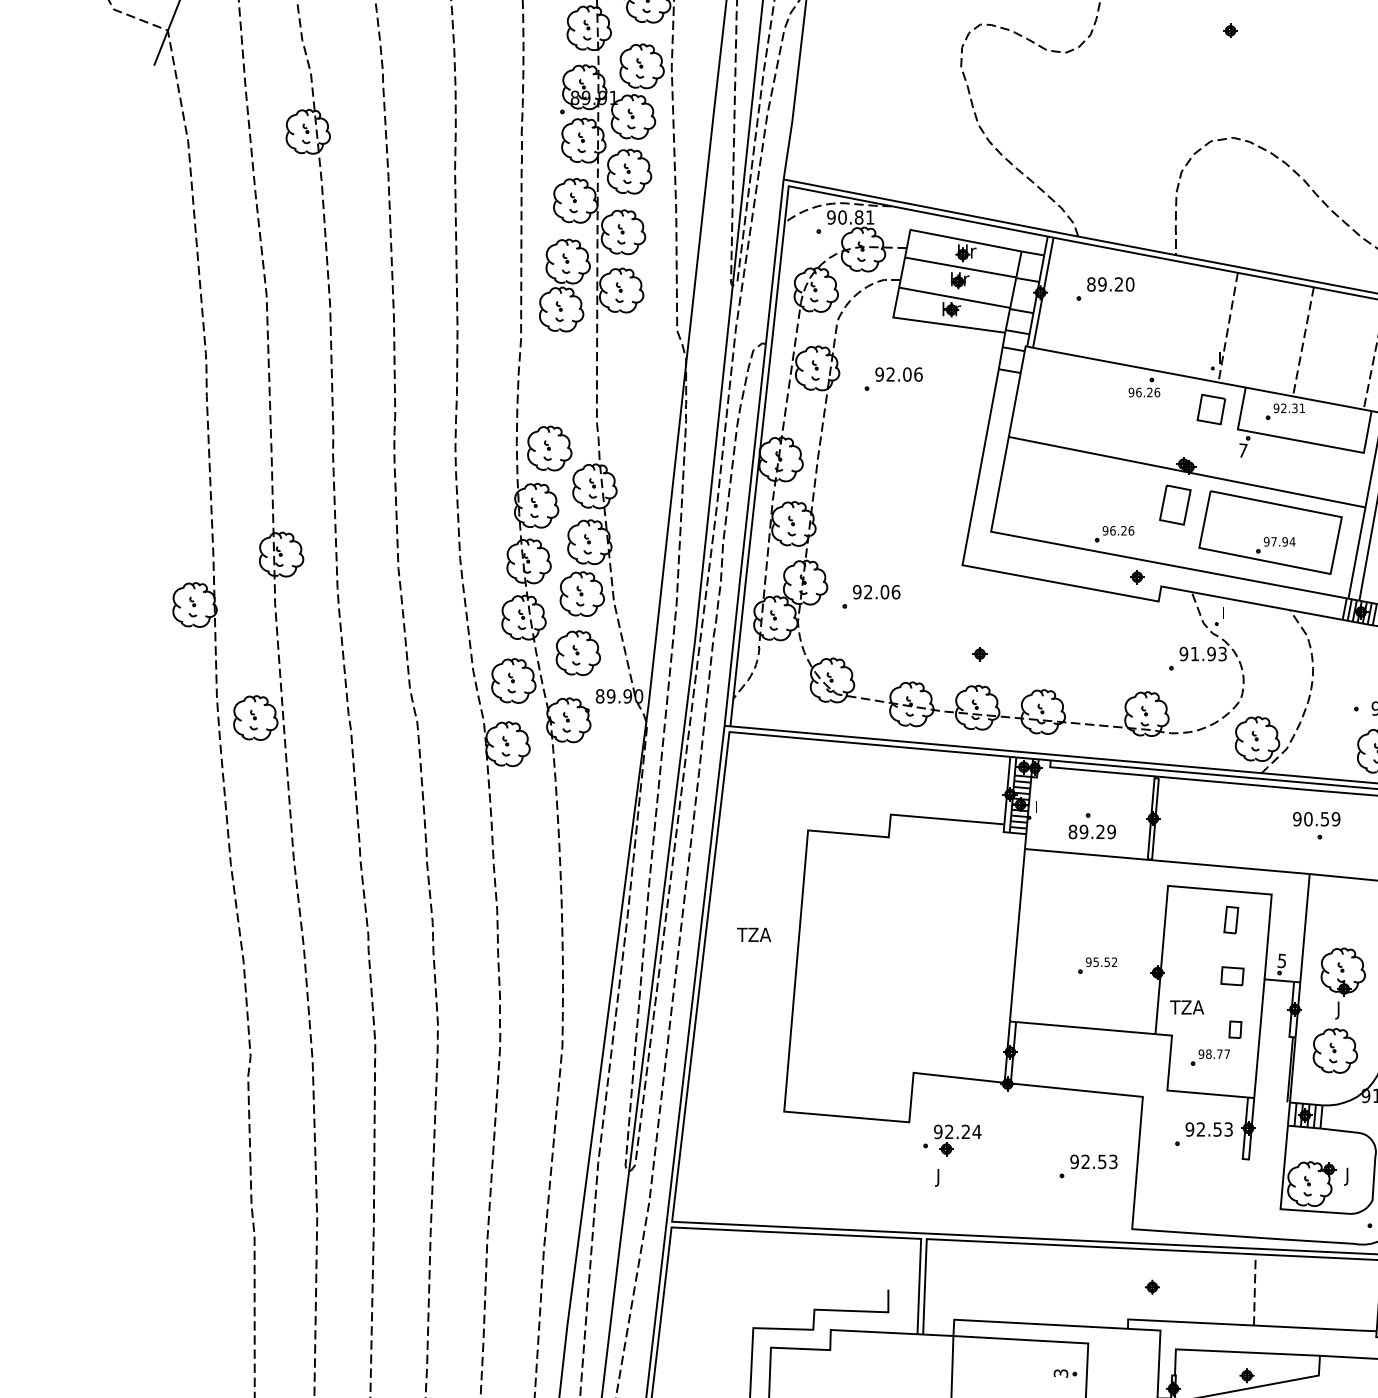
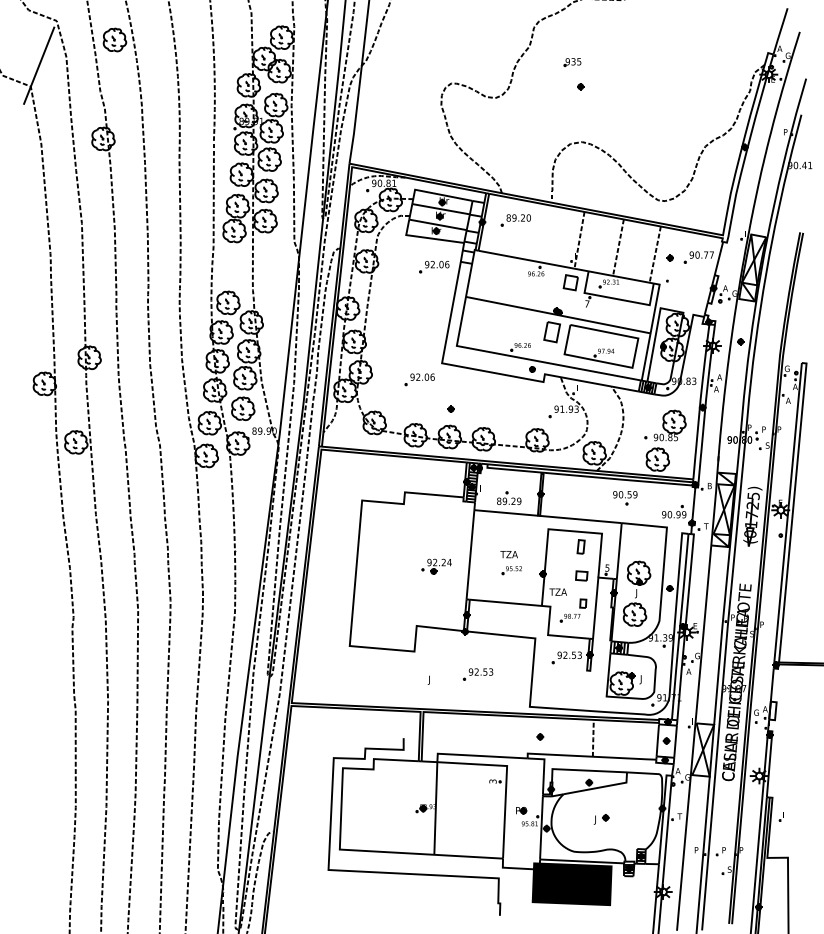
part: (893, 380) -> (434, 267), moved
part: (870, 596) -> (419, 379), moved
text: (752, 934) -> (508, 554), moved
part: (951, 1139) -> (436, 566), moved
part: (1088, 1166) -> (478, 674), moved

